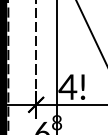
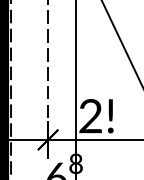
text: (67, 86) -> (90, 115), 4! -> 2!

